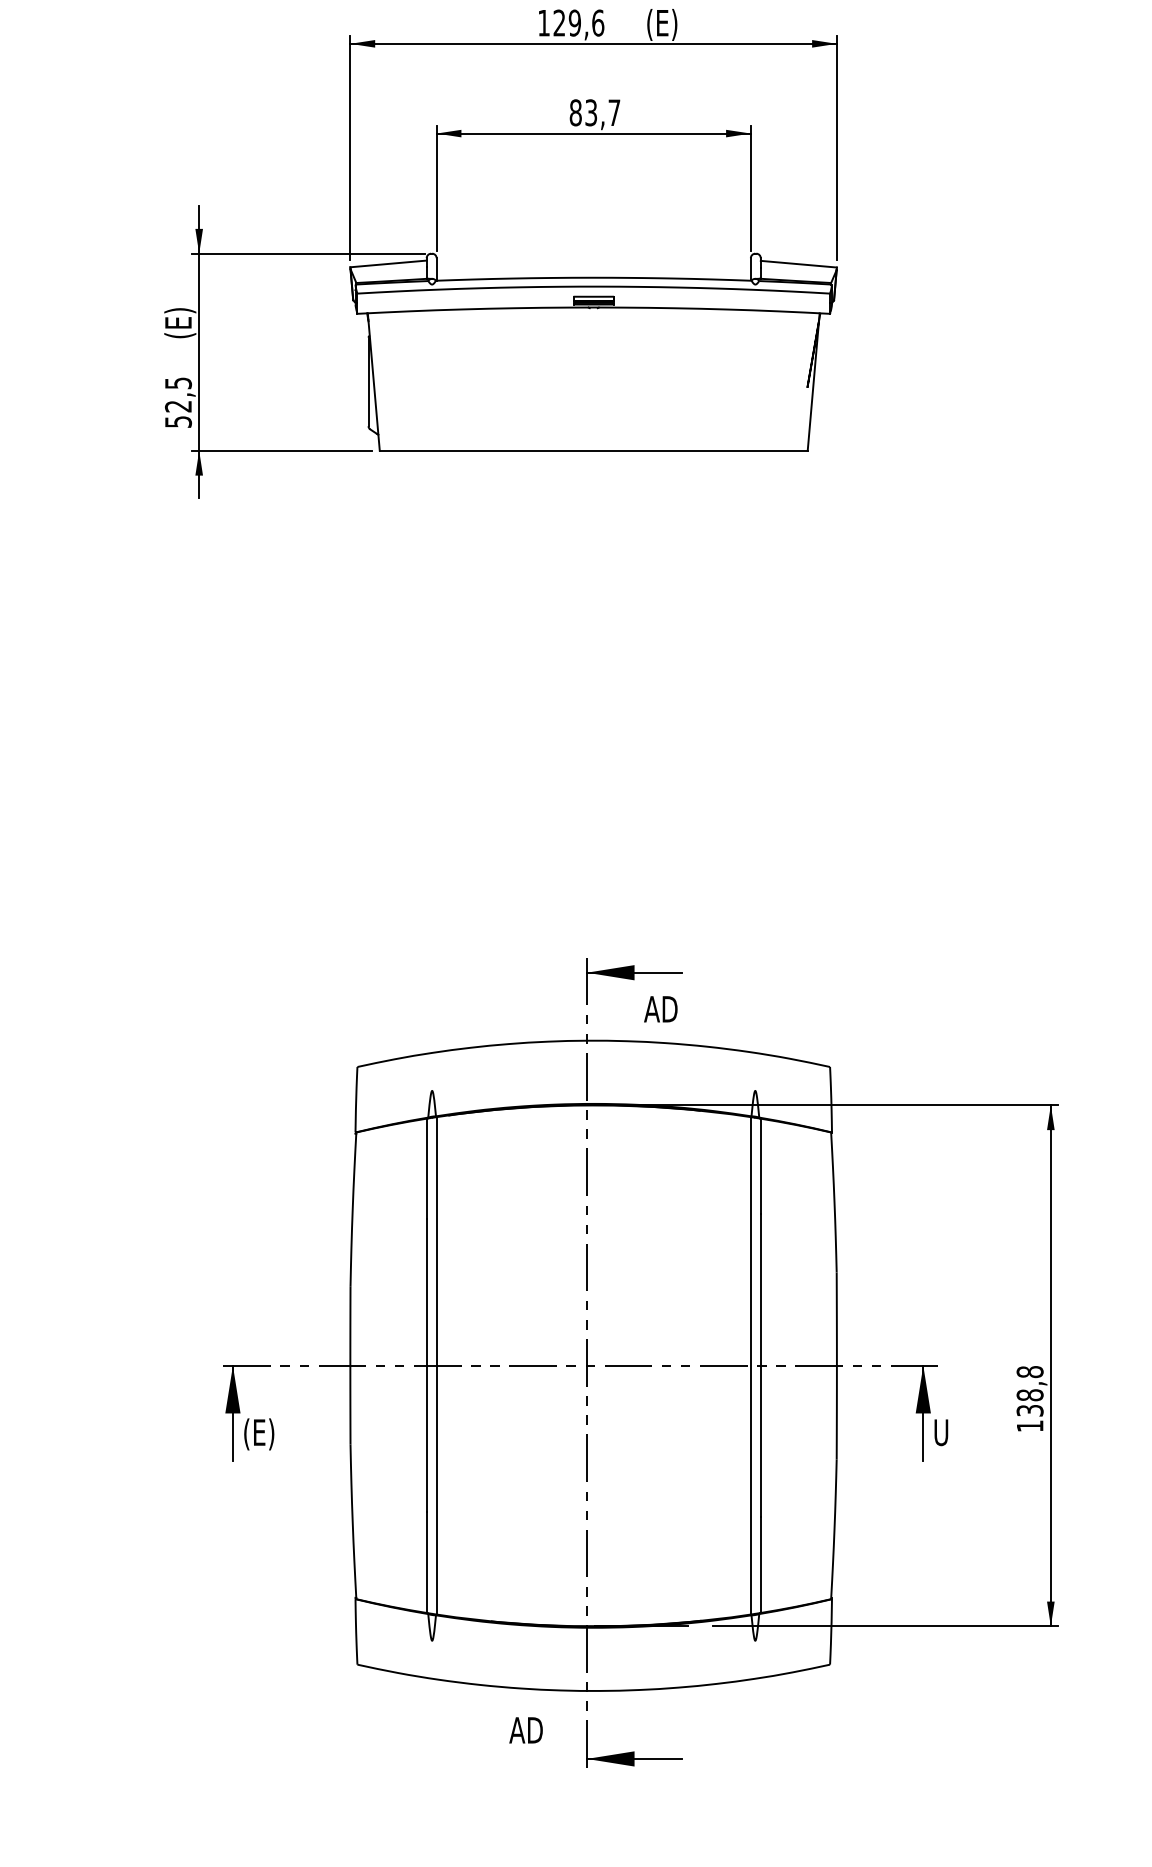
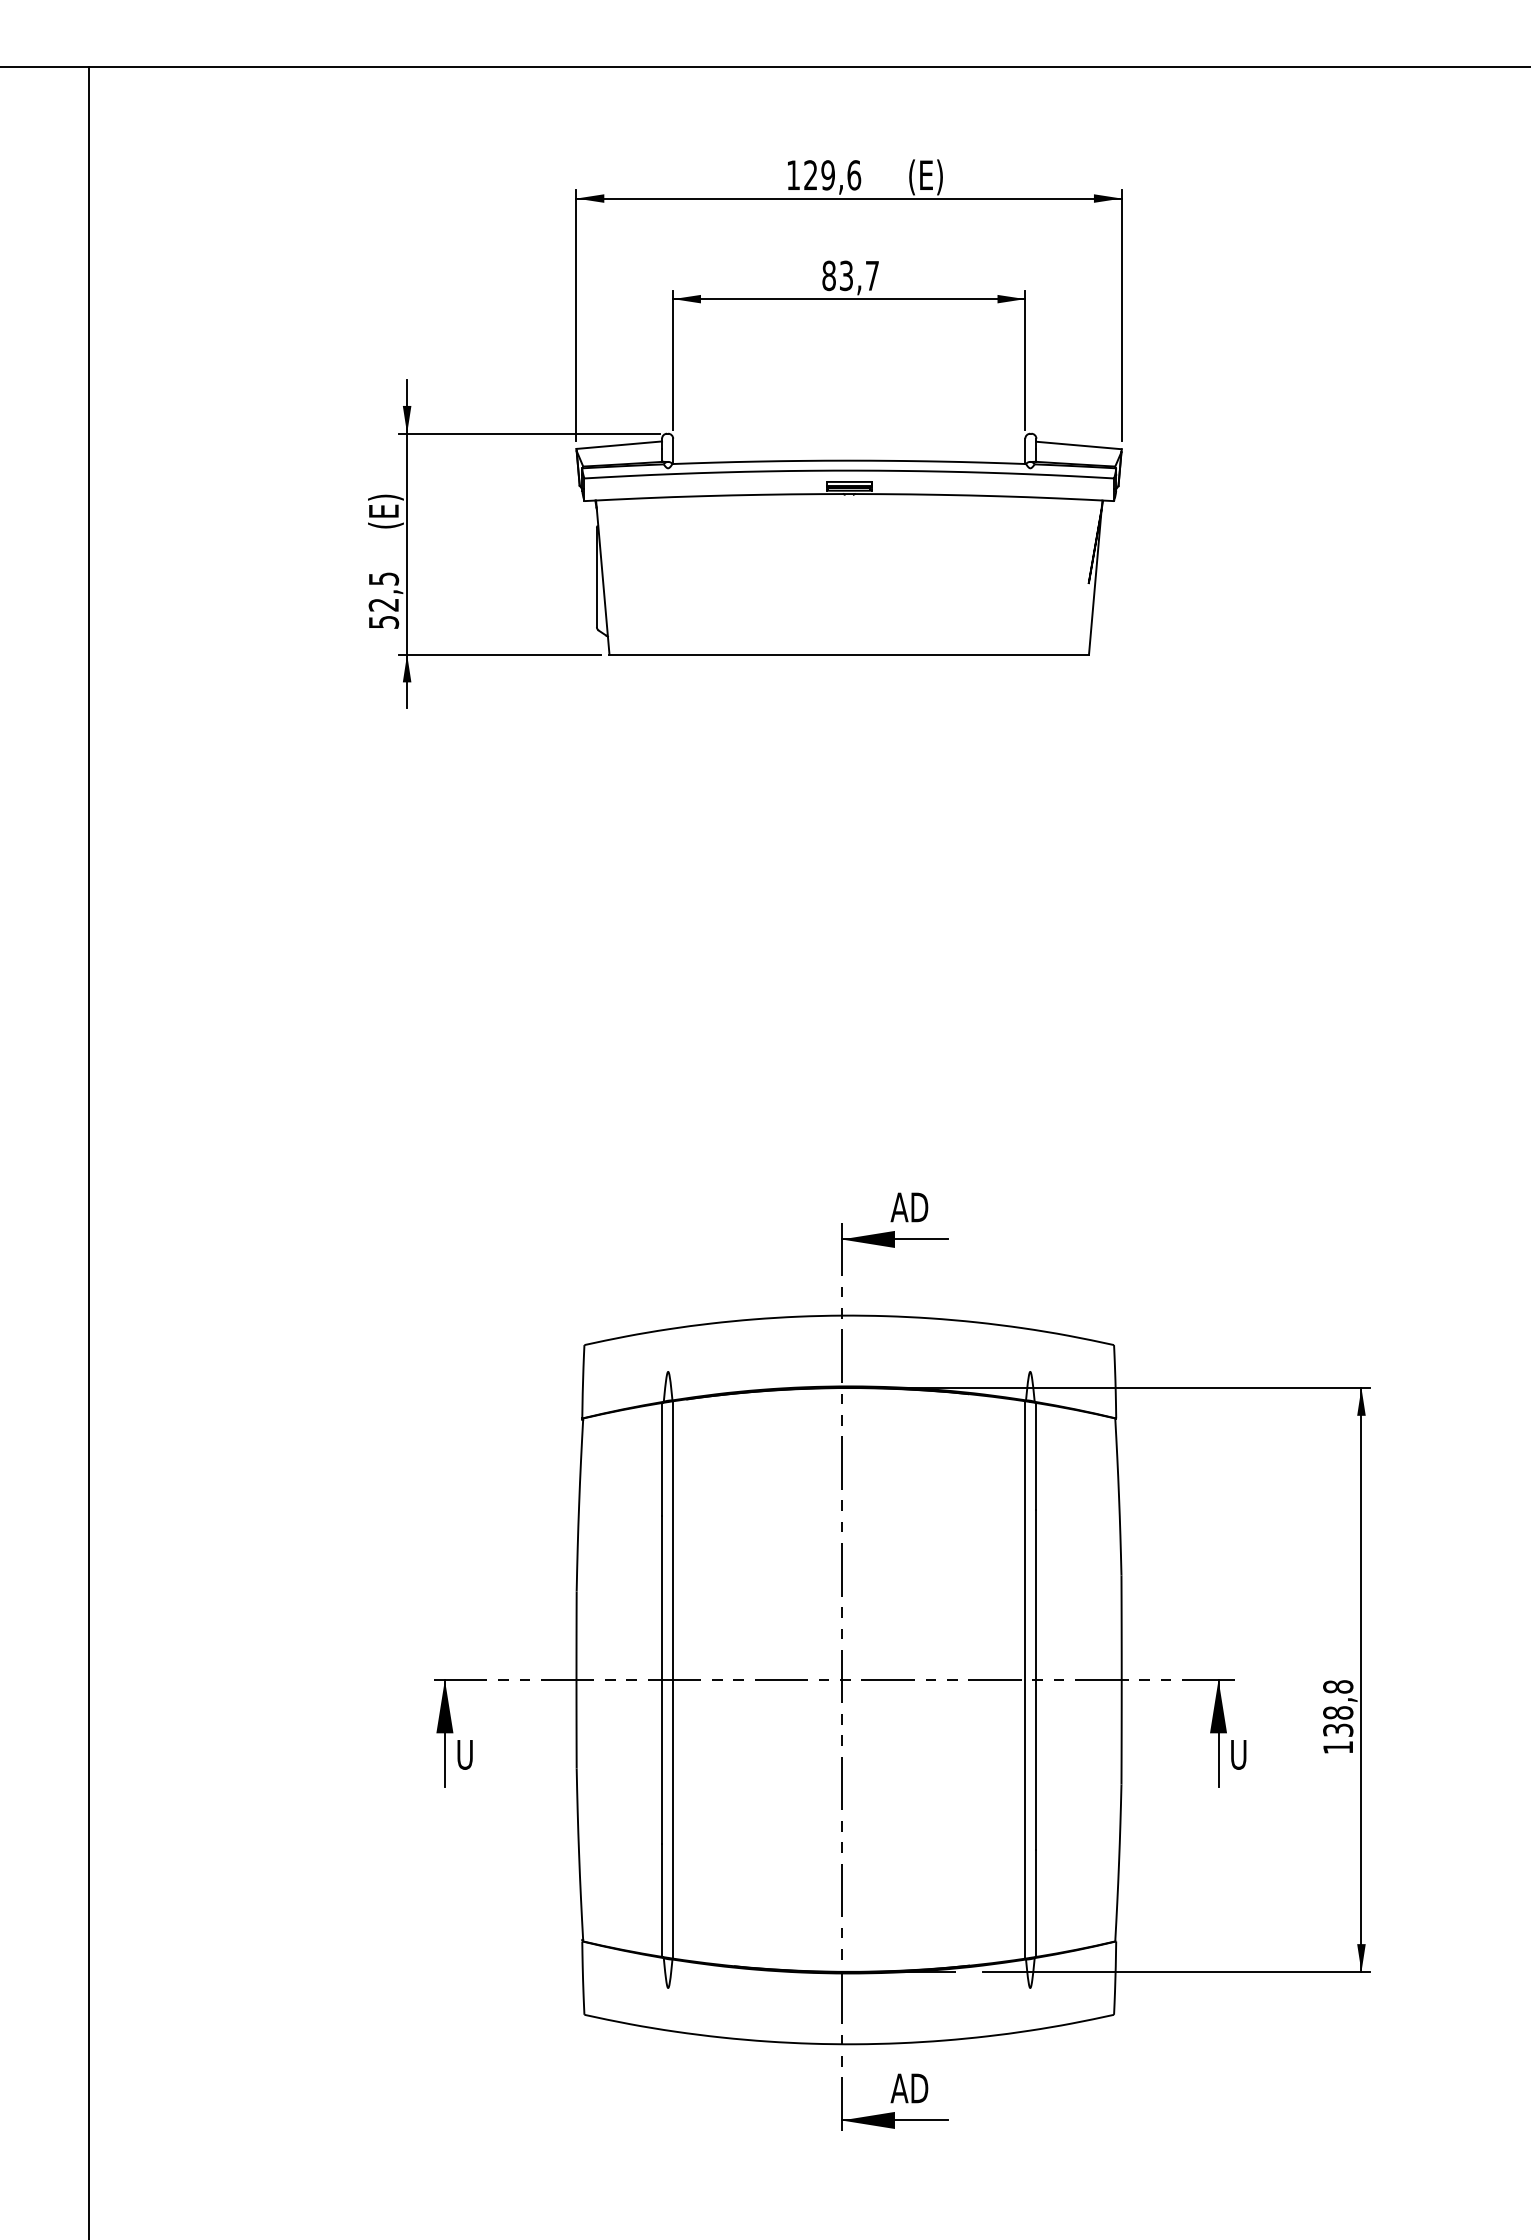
text: (660, 1009) -> (909, 1207), moved
text: (259, 1434) -> (474, 1756), (E) -> U
text: (526, 1730) -> (909, 2088), moved

